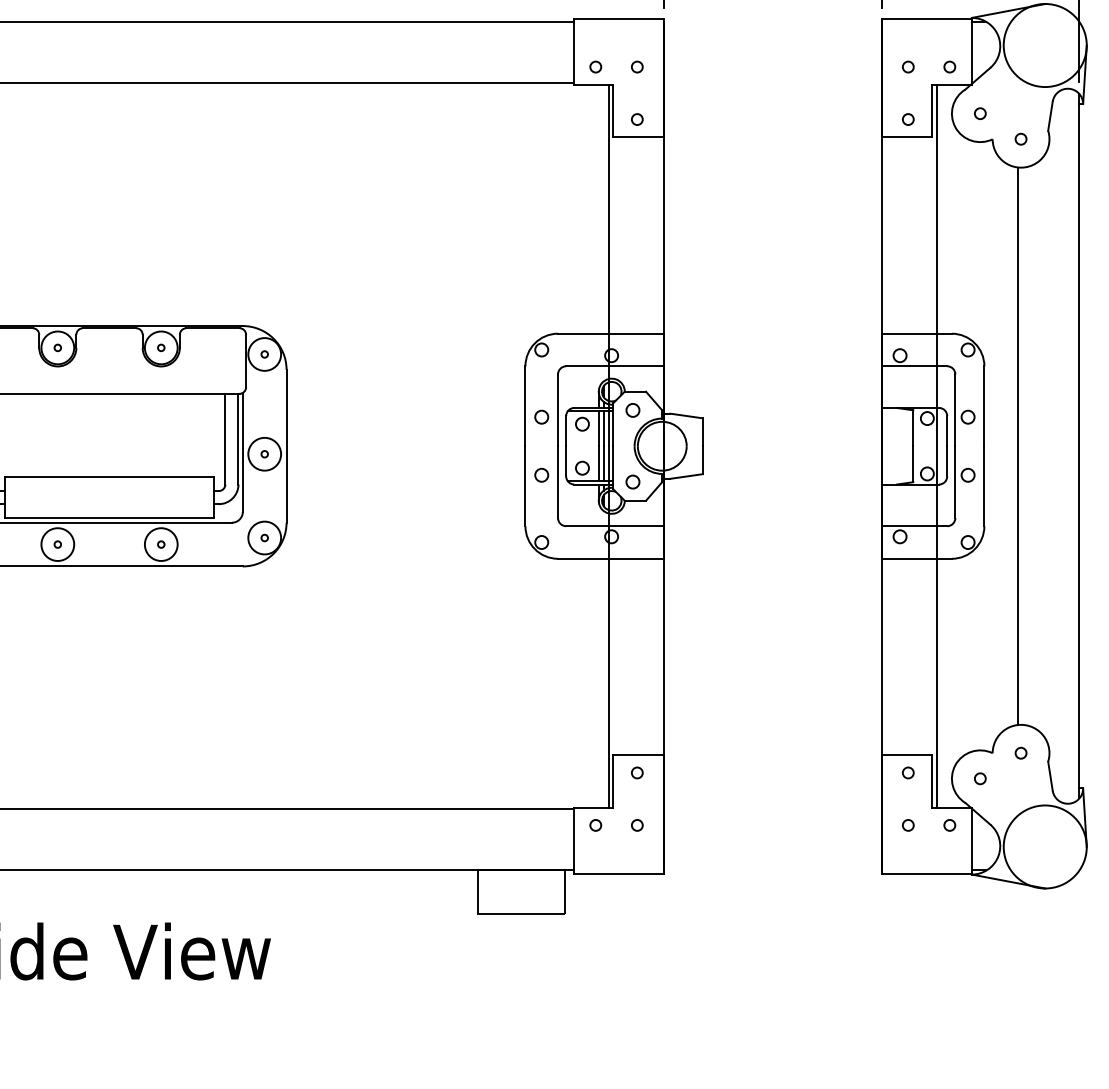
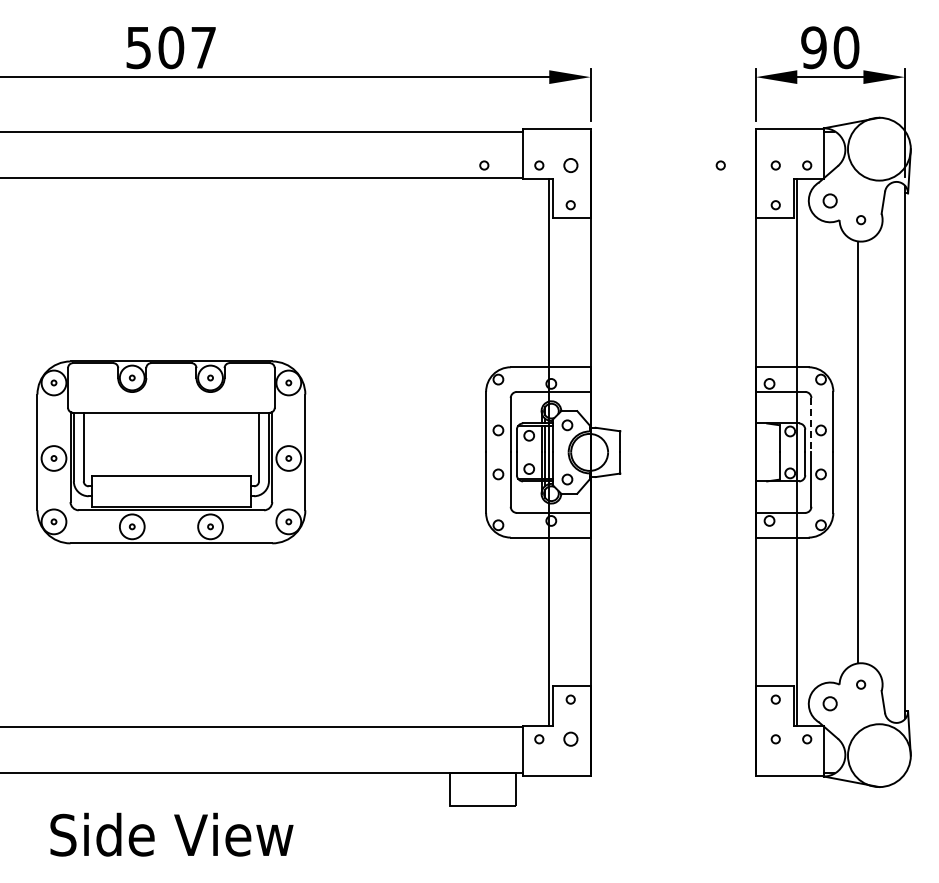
circle: (523, 67) -> (484, 165), added
circle: (636, 67) -> (570, 165), size x1.6
circle: (835, 67) -> (720, 165), added
circle: (980, 113) -> (830, 200), size x1.6
line: (955, 410) -> (811, 425), solid -> dashed
circle: (980, 779) -> (830, 704), size x1.6
circle: (636, 825) -> (570, 739), size x1.6

